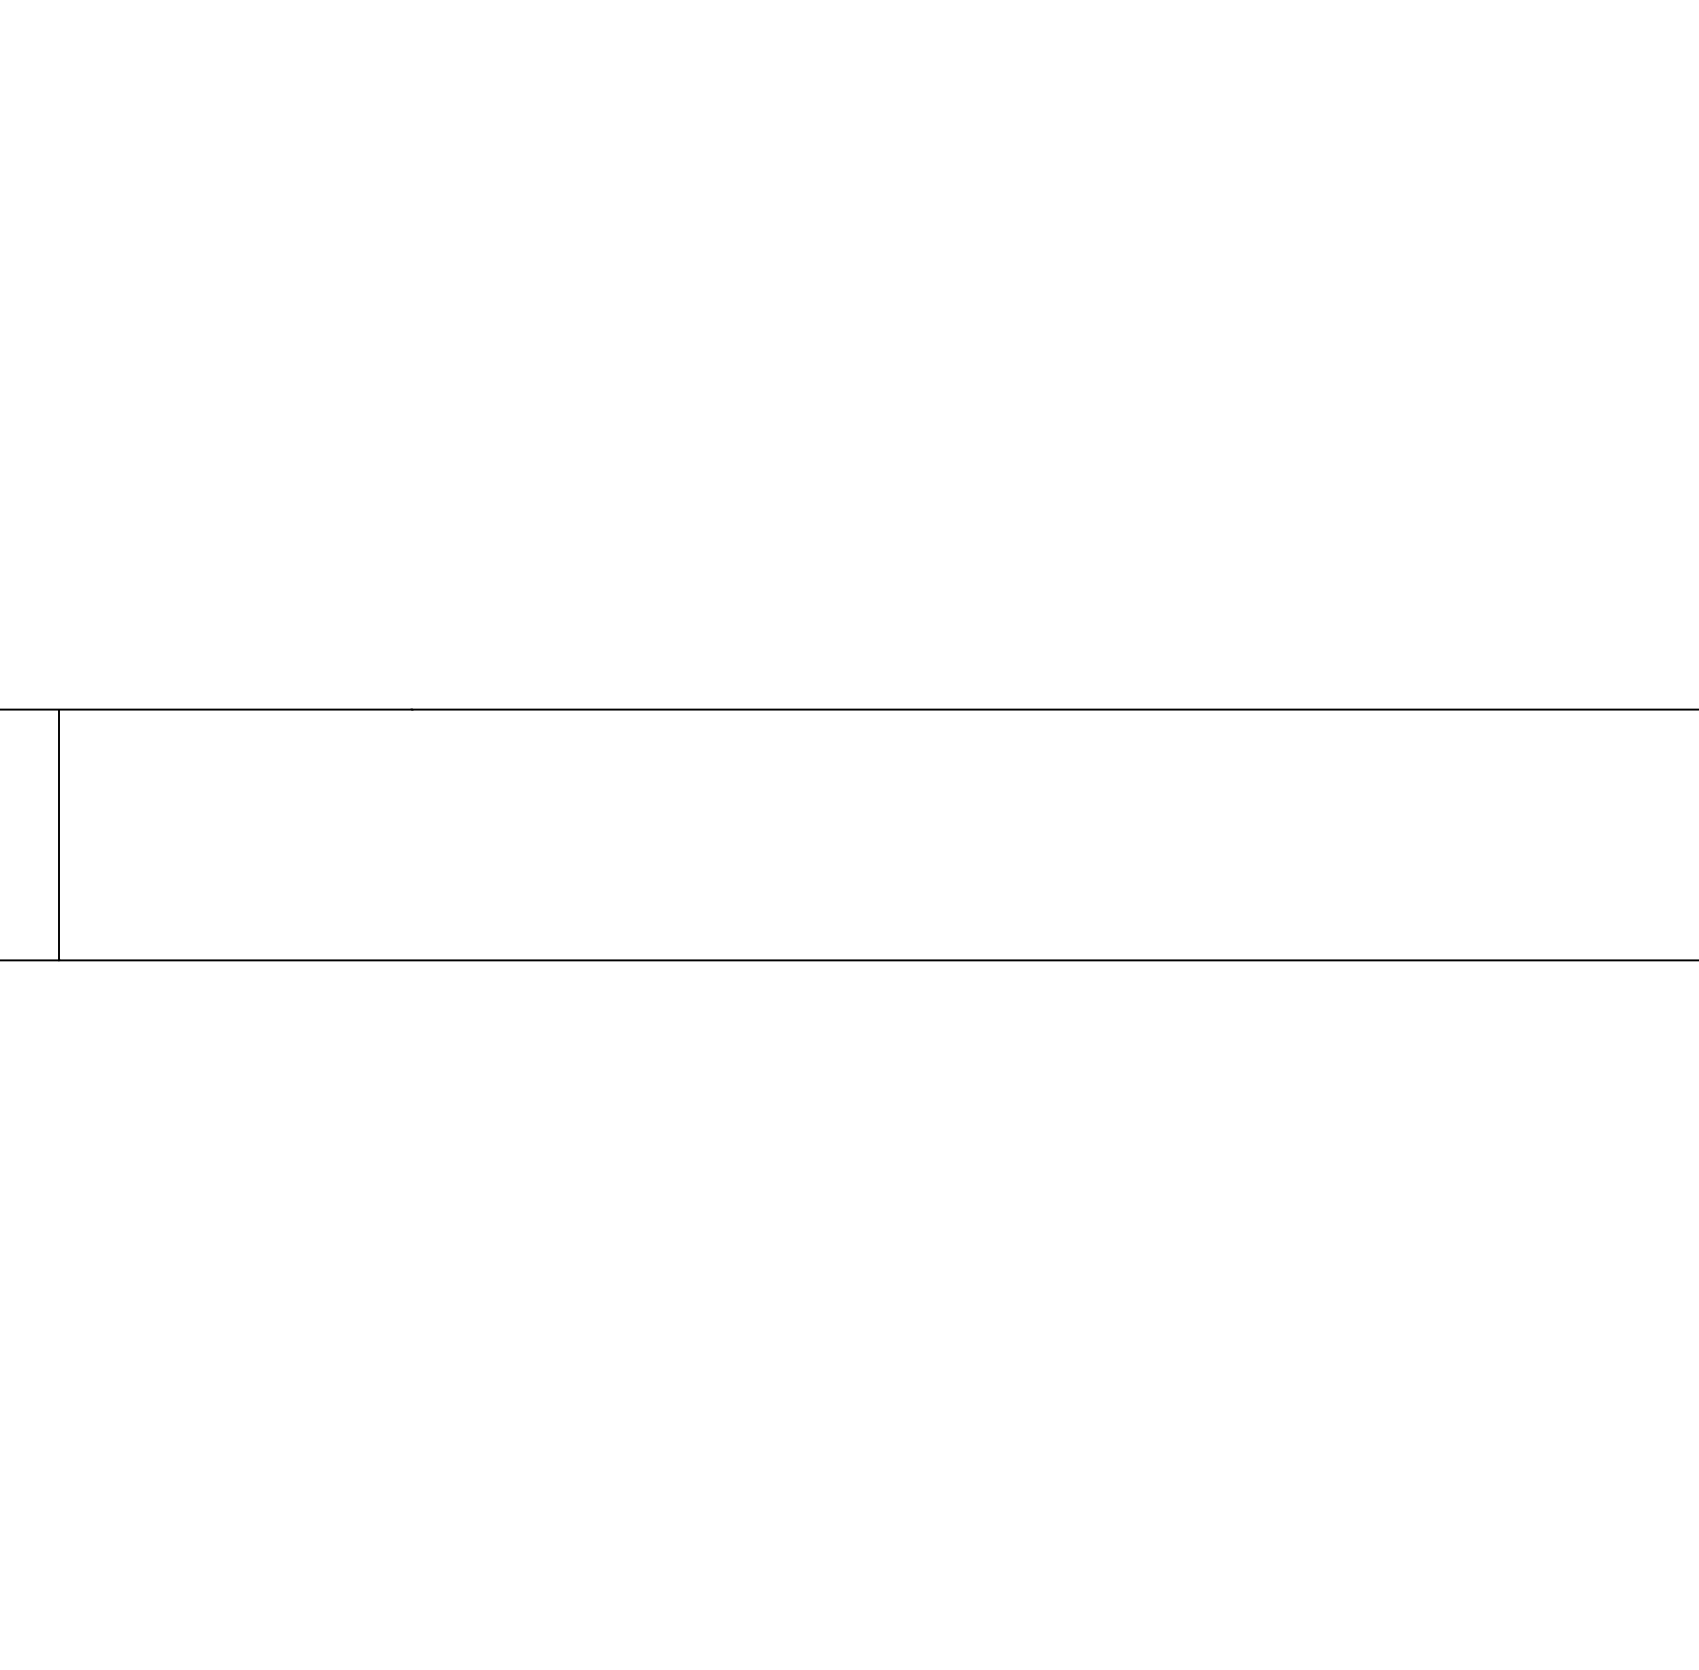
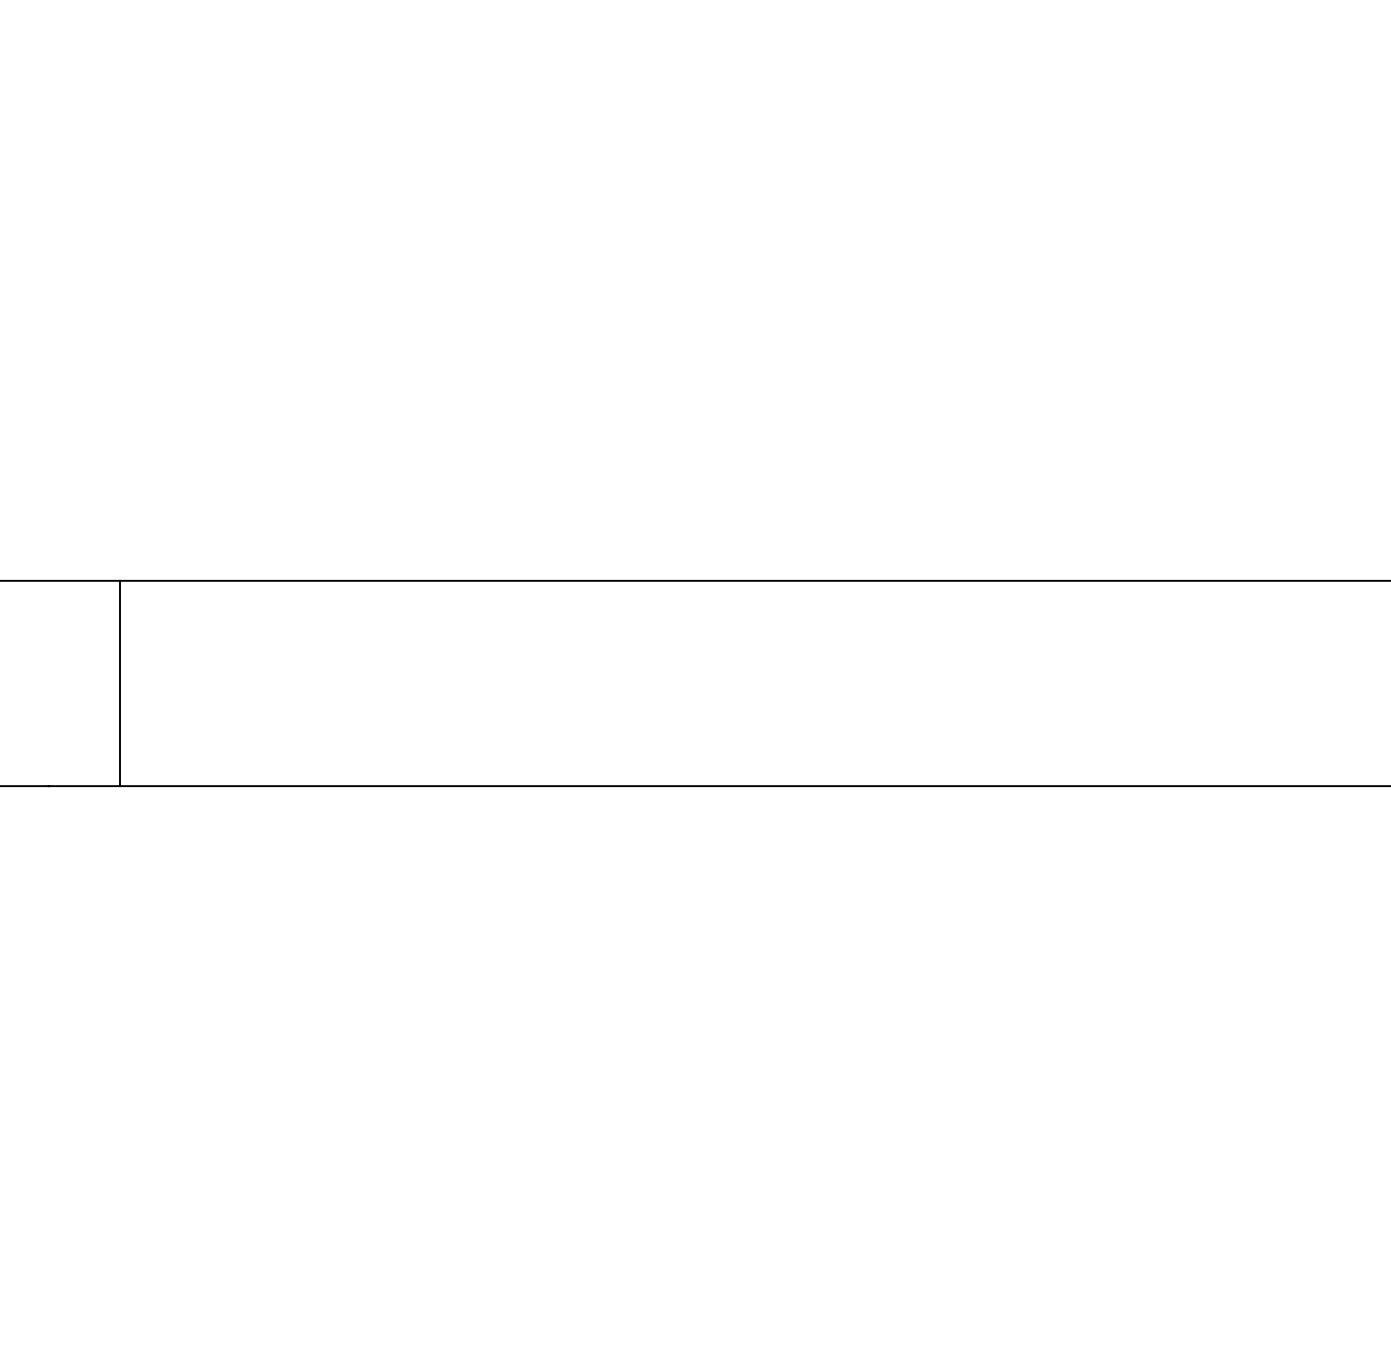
line: (59, 835) -> (119, 683), moved

